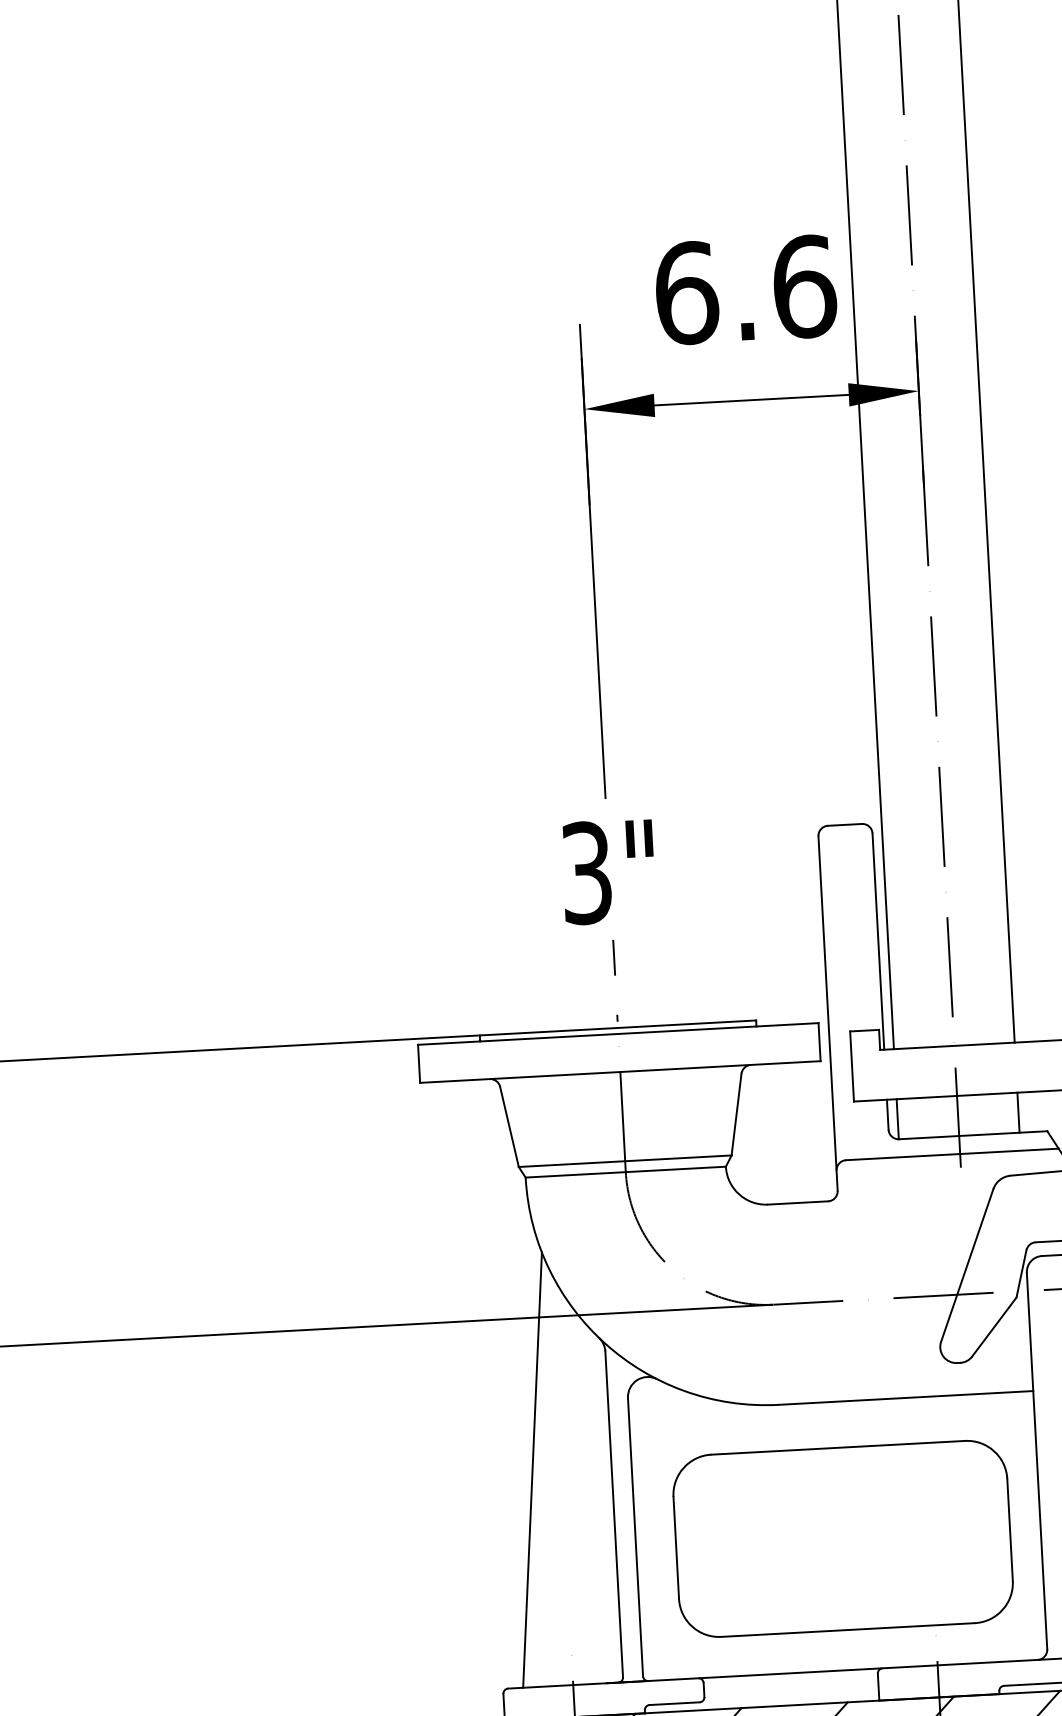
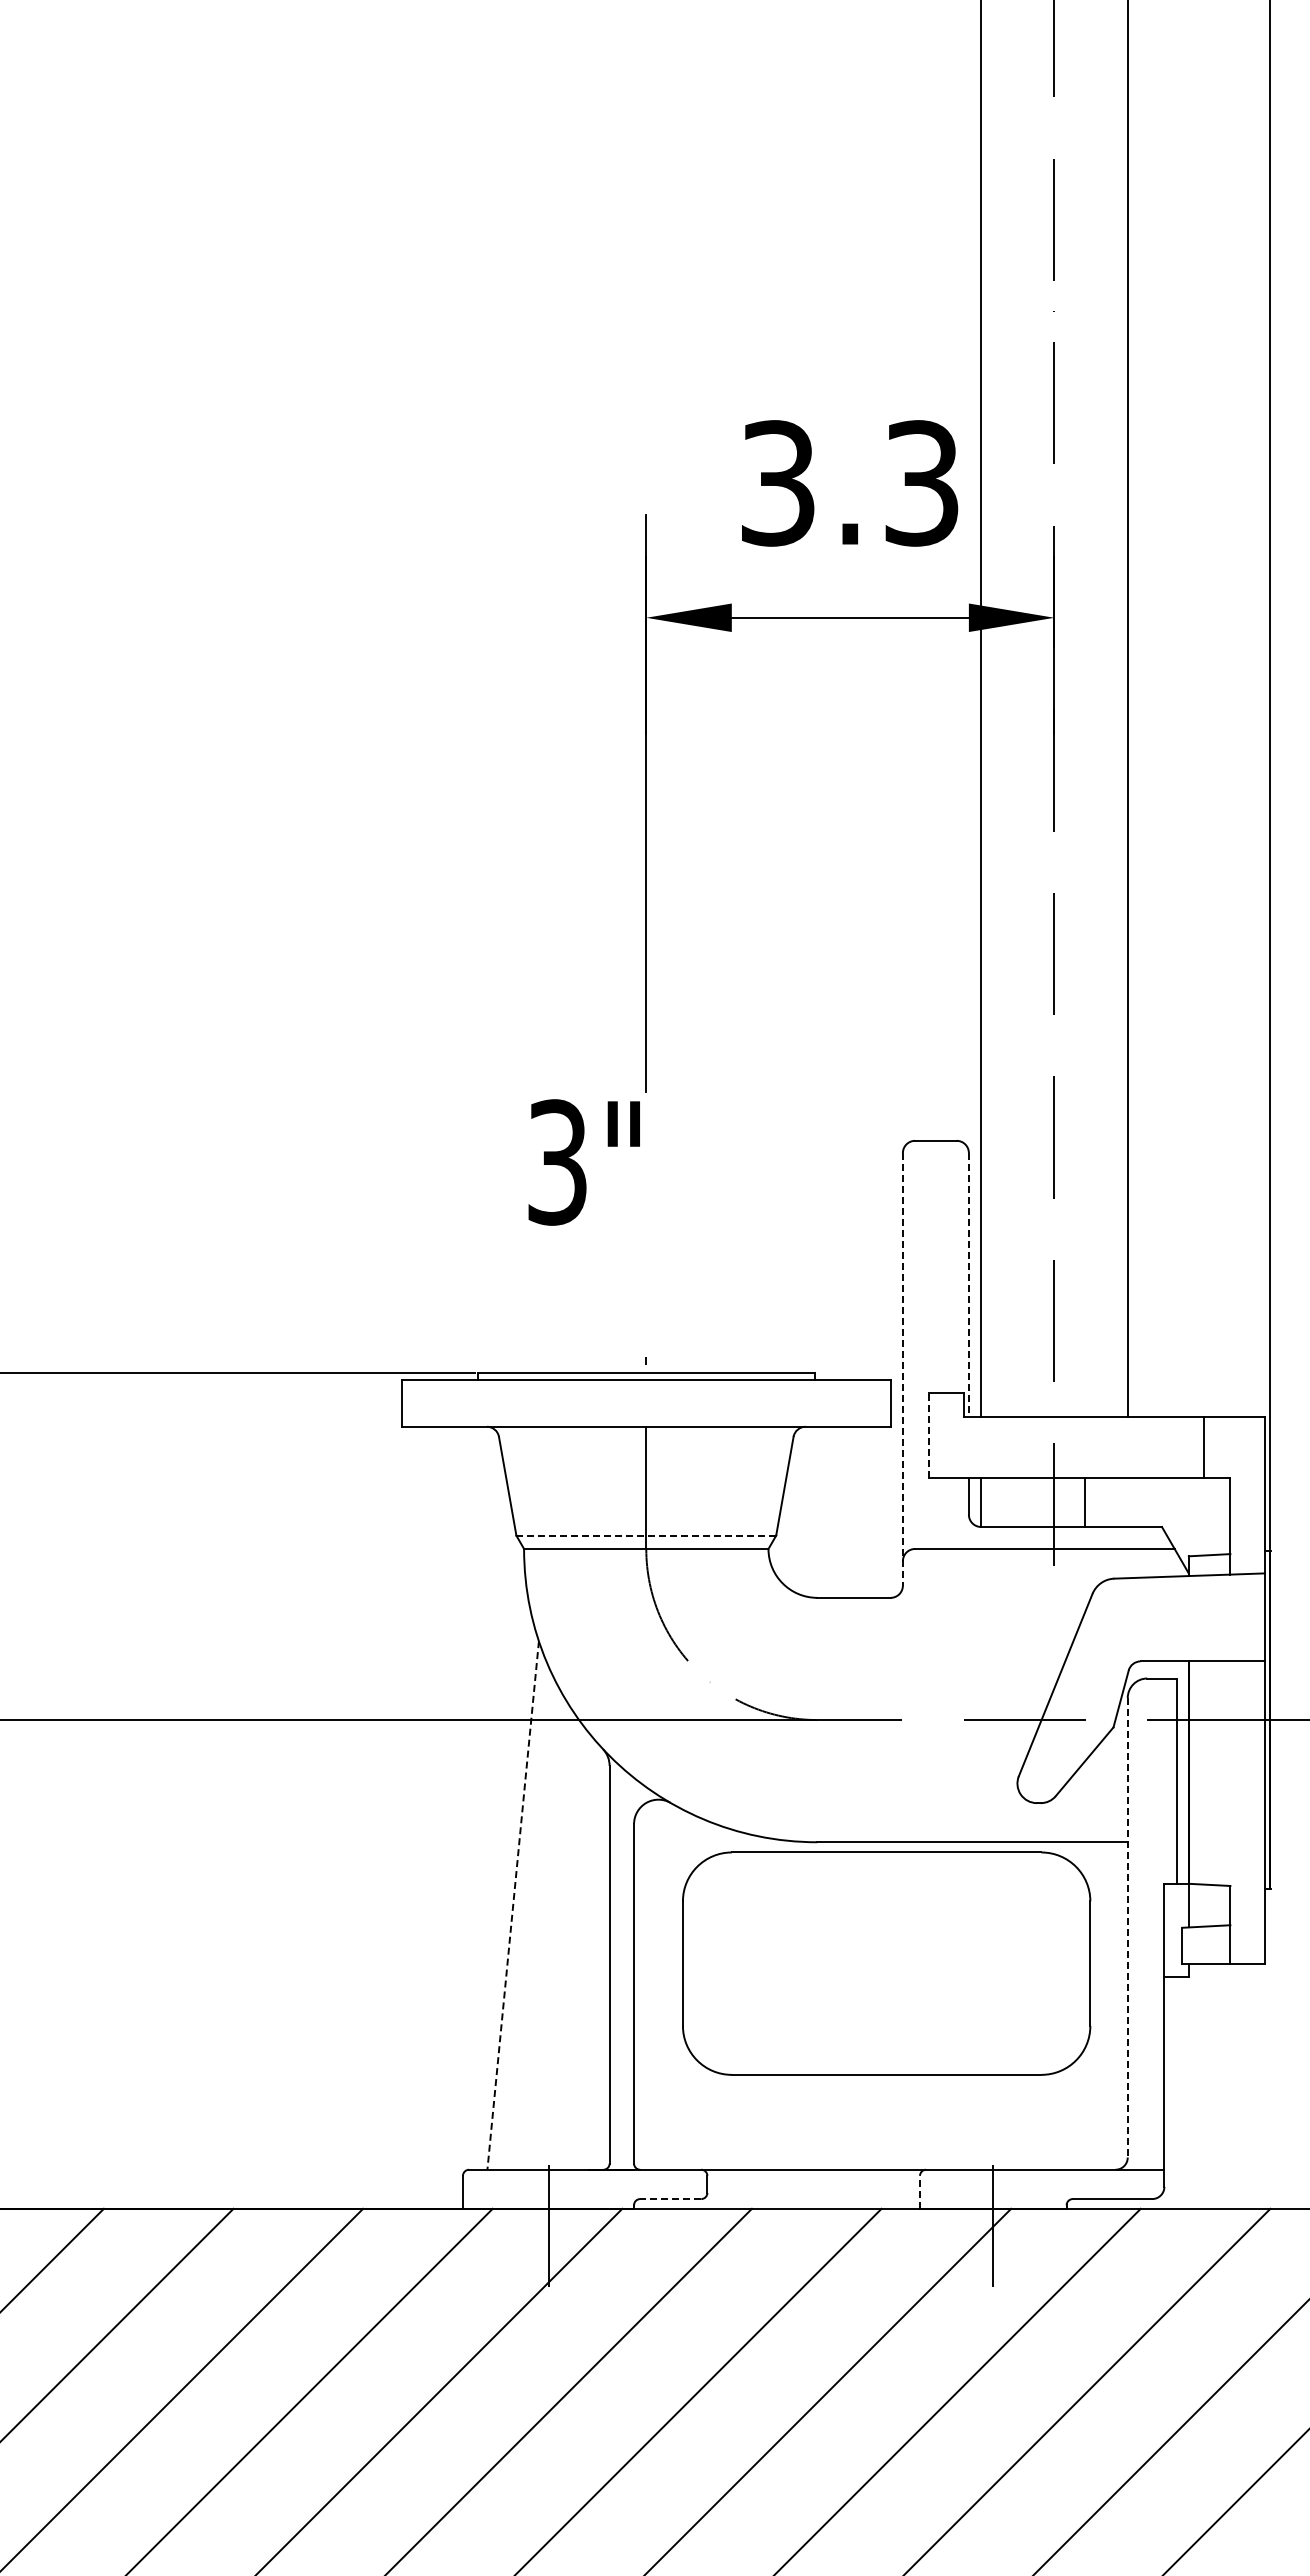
text: (745, 290) -> (850, 483), 6.6 -> 3.3
text: (608, 871) -> (583, 1162), moved
line: (878, 941) -> (968, 1285), solid -> dashed
line: (614, 957) -> (646, 1287), removed
line: (827, 1013) -> (902, 1369), solid -> dashed
line: (851, 1066) -> (928, 1435), solid -> dashed
line: (1018, 1112) -> (1085, 1502), moved
line: (625, 1161) -> (646, 1535), solid -> dashed
line: (1036, 1460) -> (1127, 1927), solid -> dashed
line: (532, 1470) -> (513, 1905), solid -> dashed
part: (843, 1538) -> (886, 1963), moved
line: (878, 1686) -> (920, 2191), solid -> dashed
line: (674, 1704) -> (670, 2199), solid -> dashed

